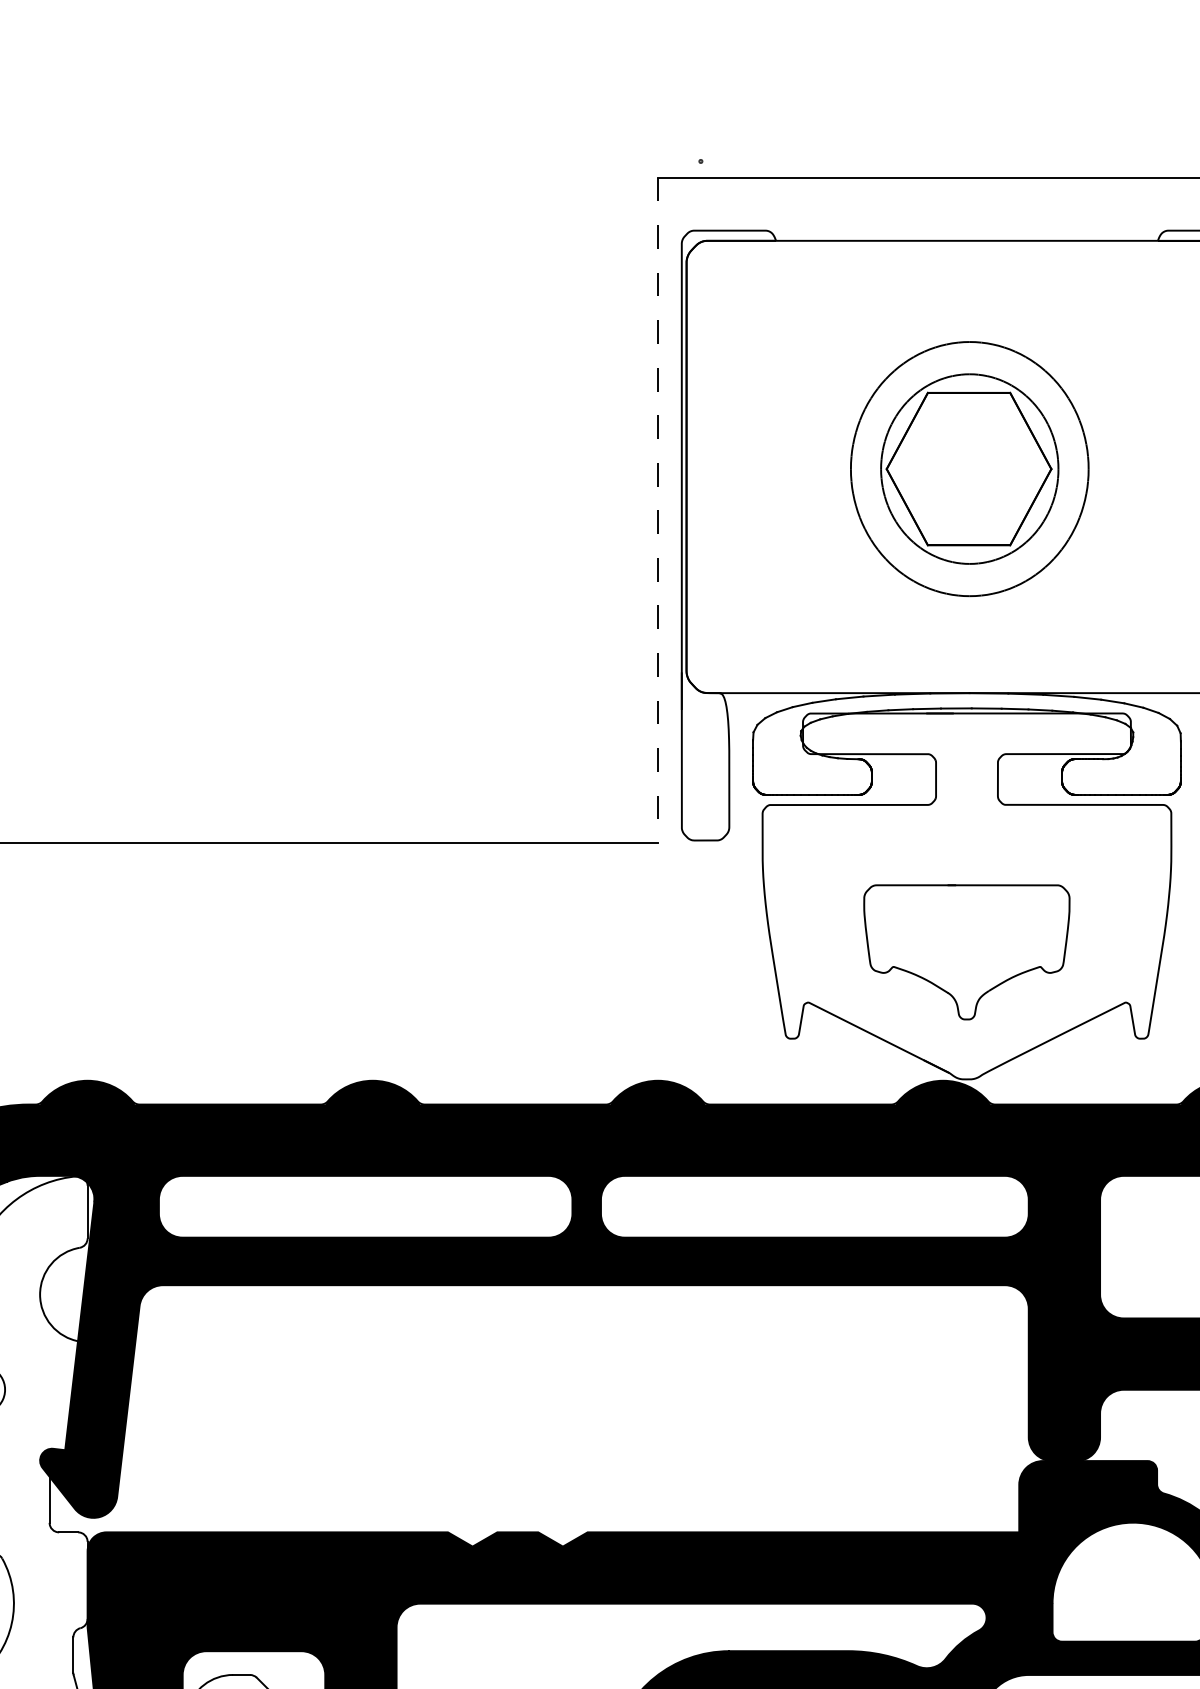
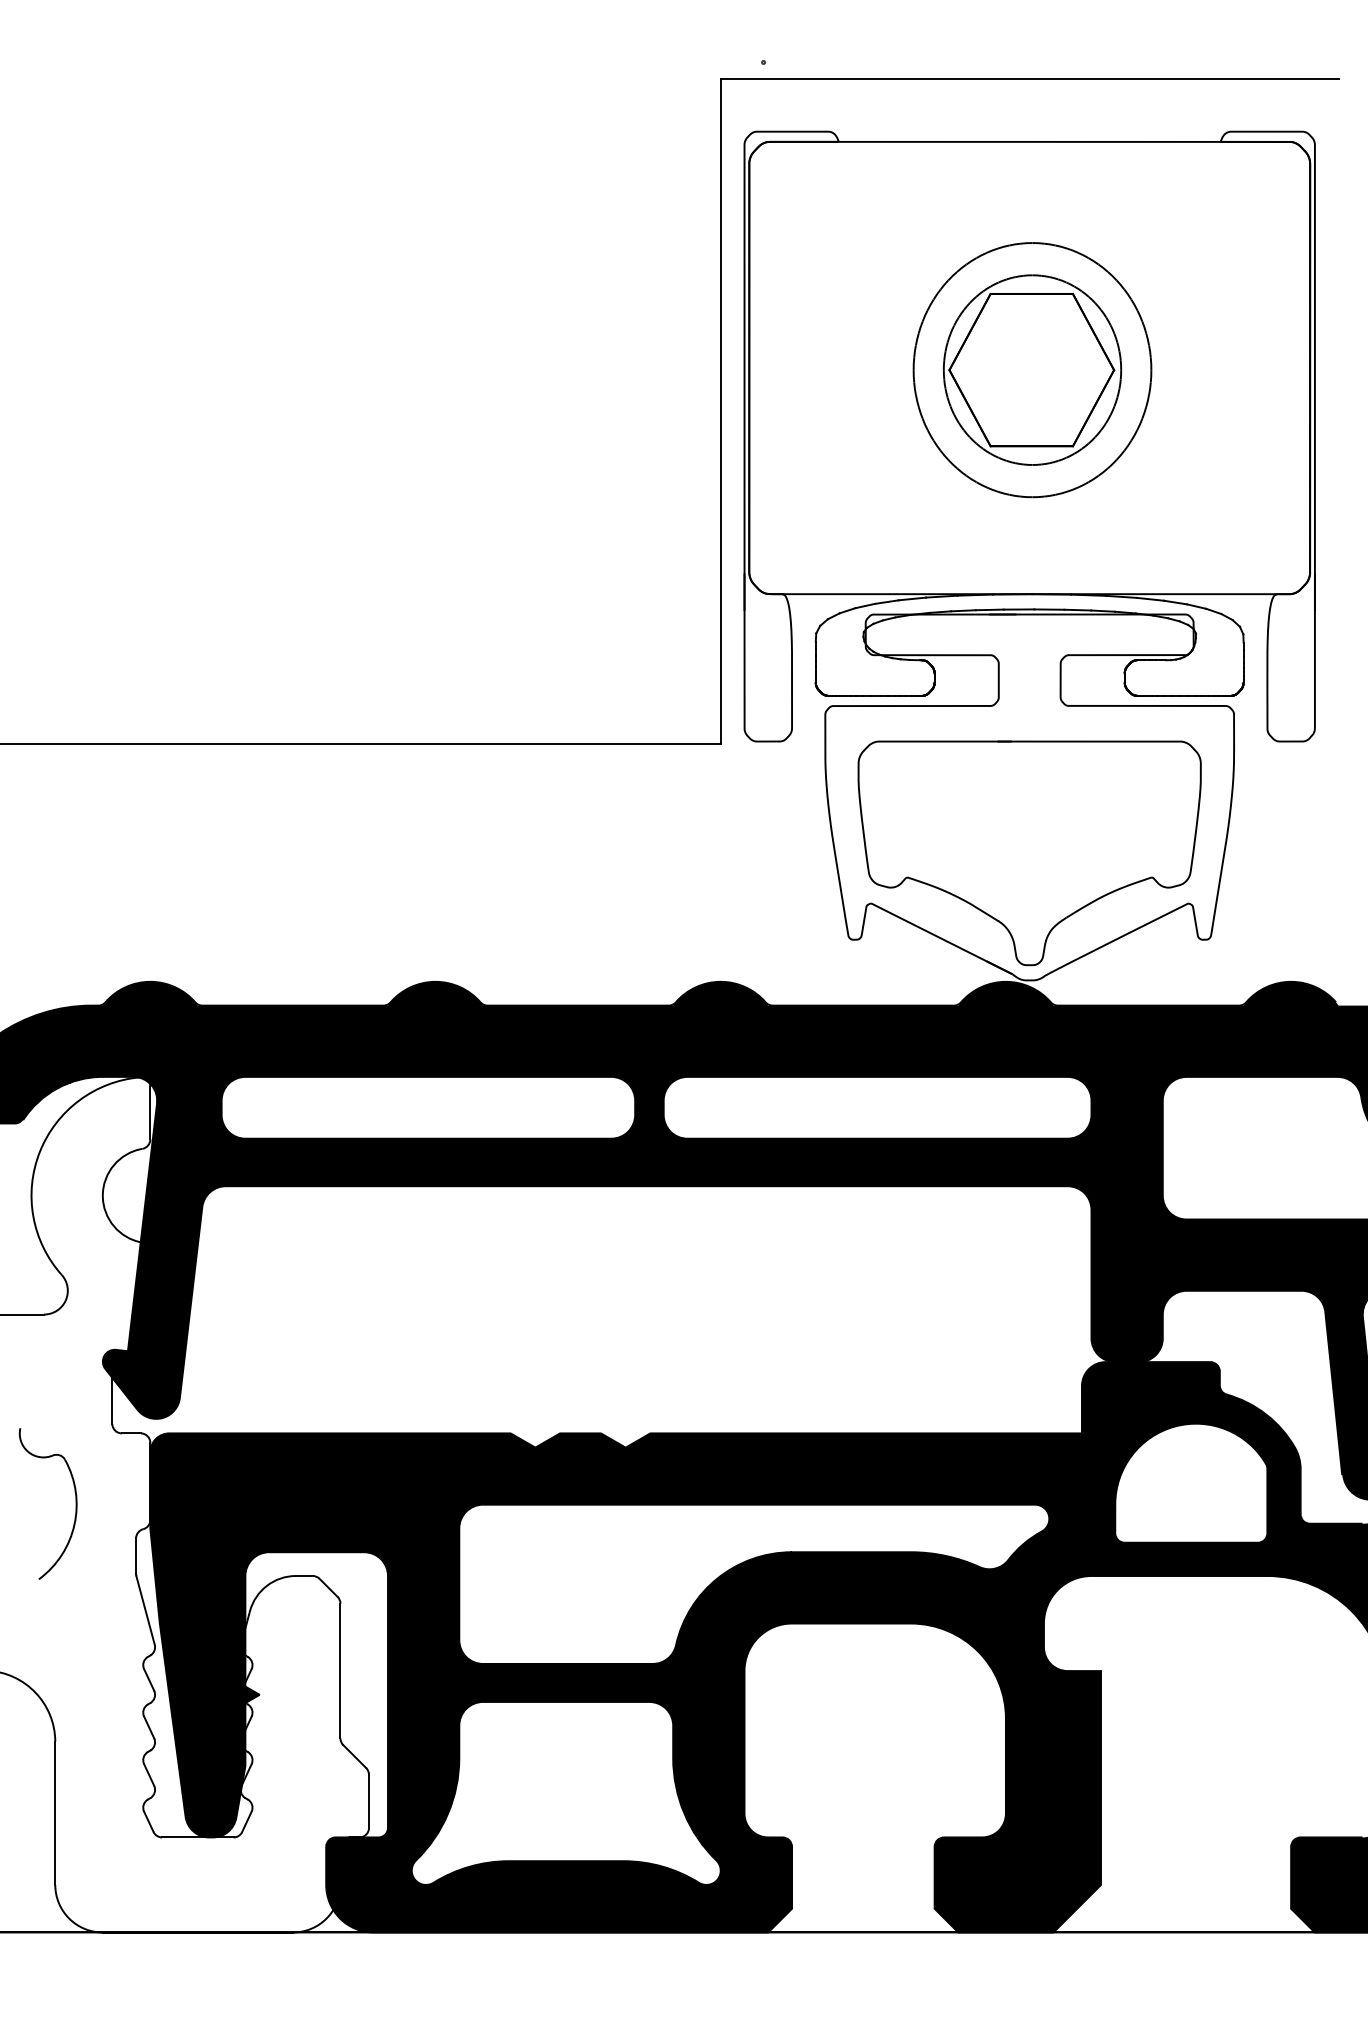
line: (657, 510) -> (720, 411), dashed -> solid
part: (966, 952) -> (1029, 853), size x1.67

